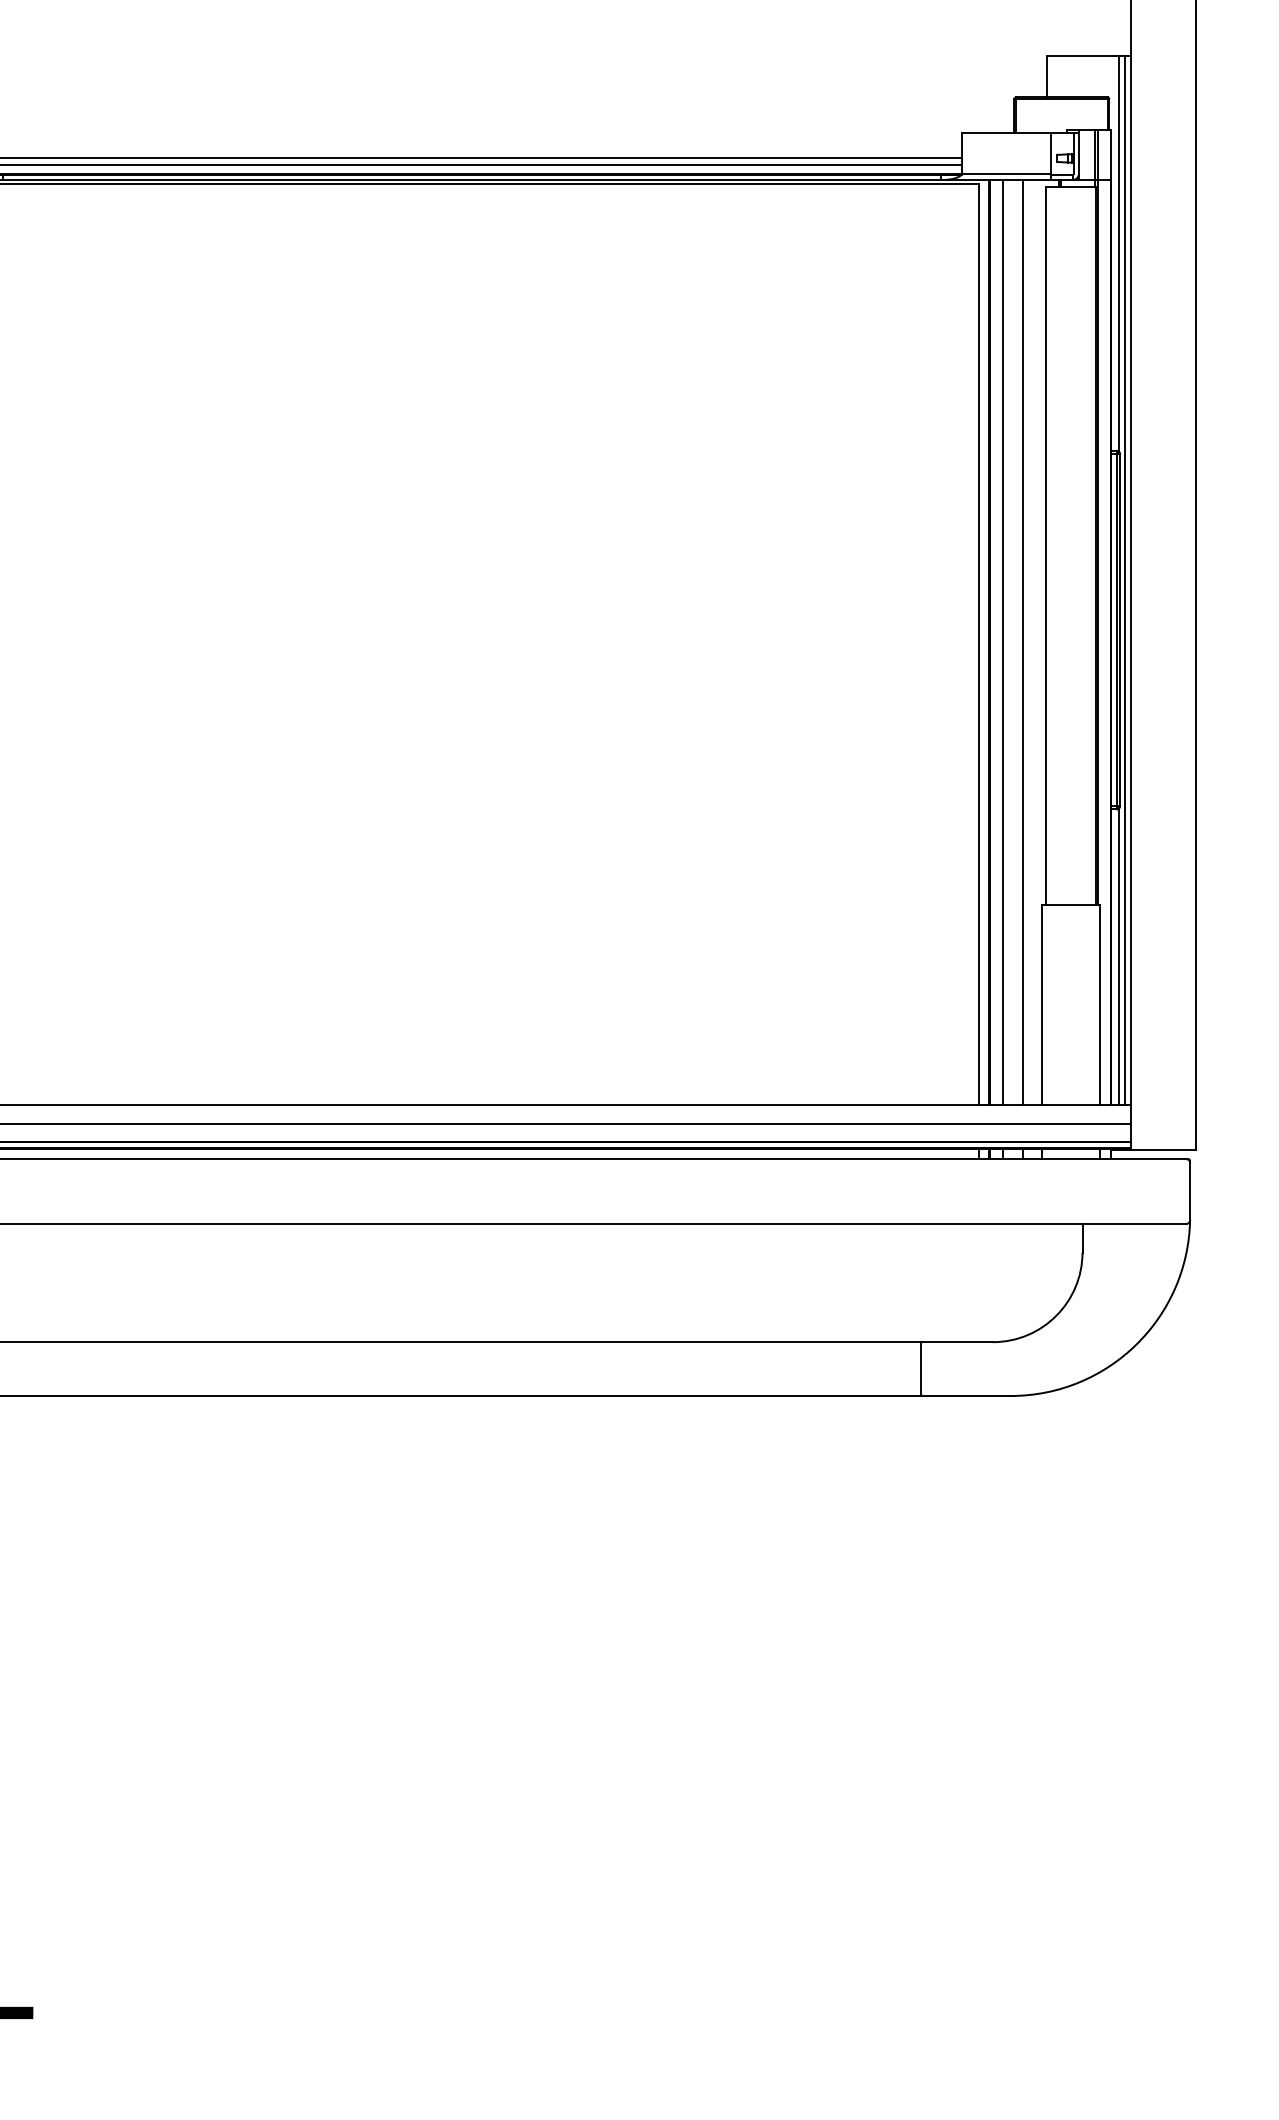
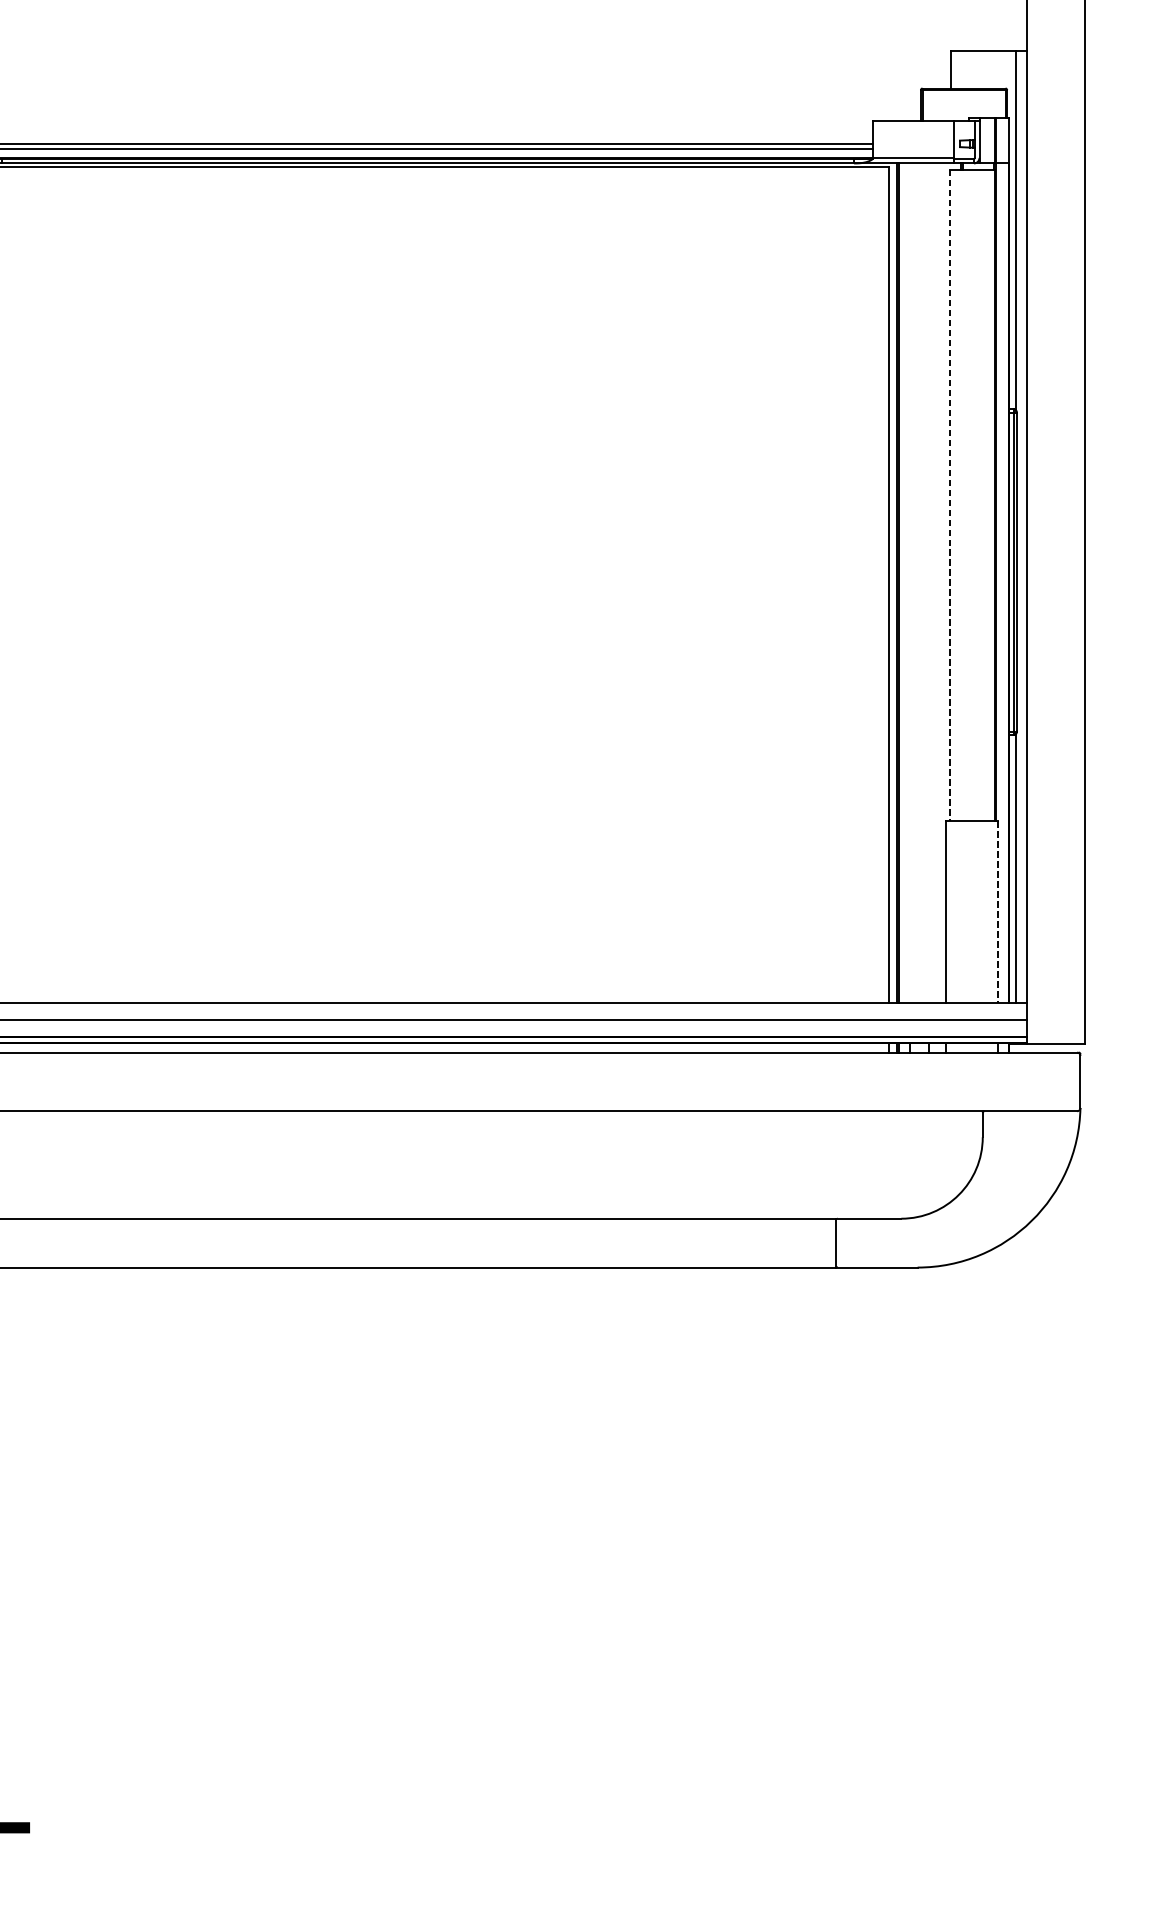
line: (1045, 545) -> (949, 495), solid -> dashed
line: (1125, 580) -> (1021, 527), removed
line: (1002, 641) -> (910, 582), removed
line: (1023, 641) -> (929, 582), removed
line: (1099, 1005) -> (998, 913), solid -> dashed

